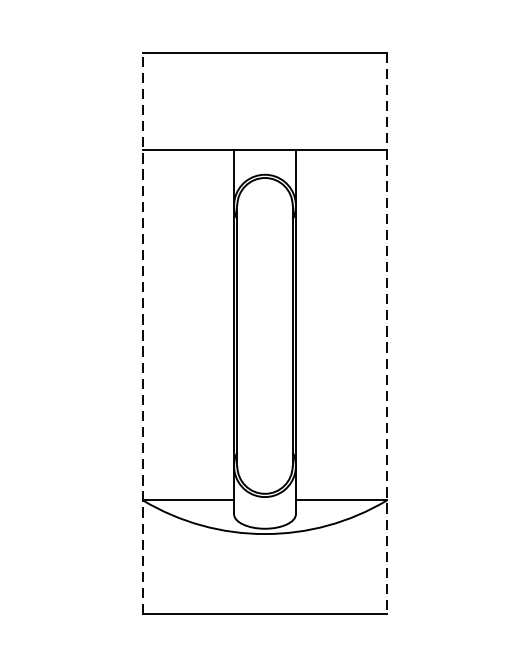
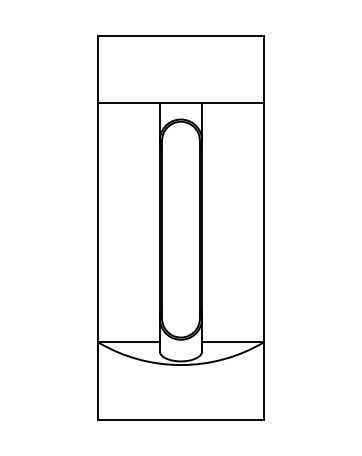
line: (142, 334) -> (97, 228), dashed -> solid
line: (387, 334) -> (264, 228), dashed -> solid

